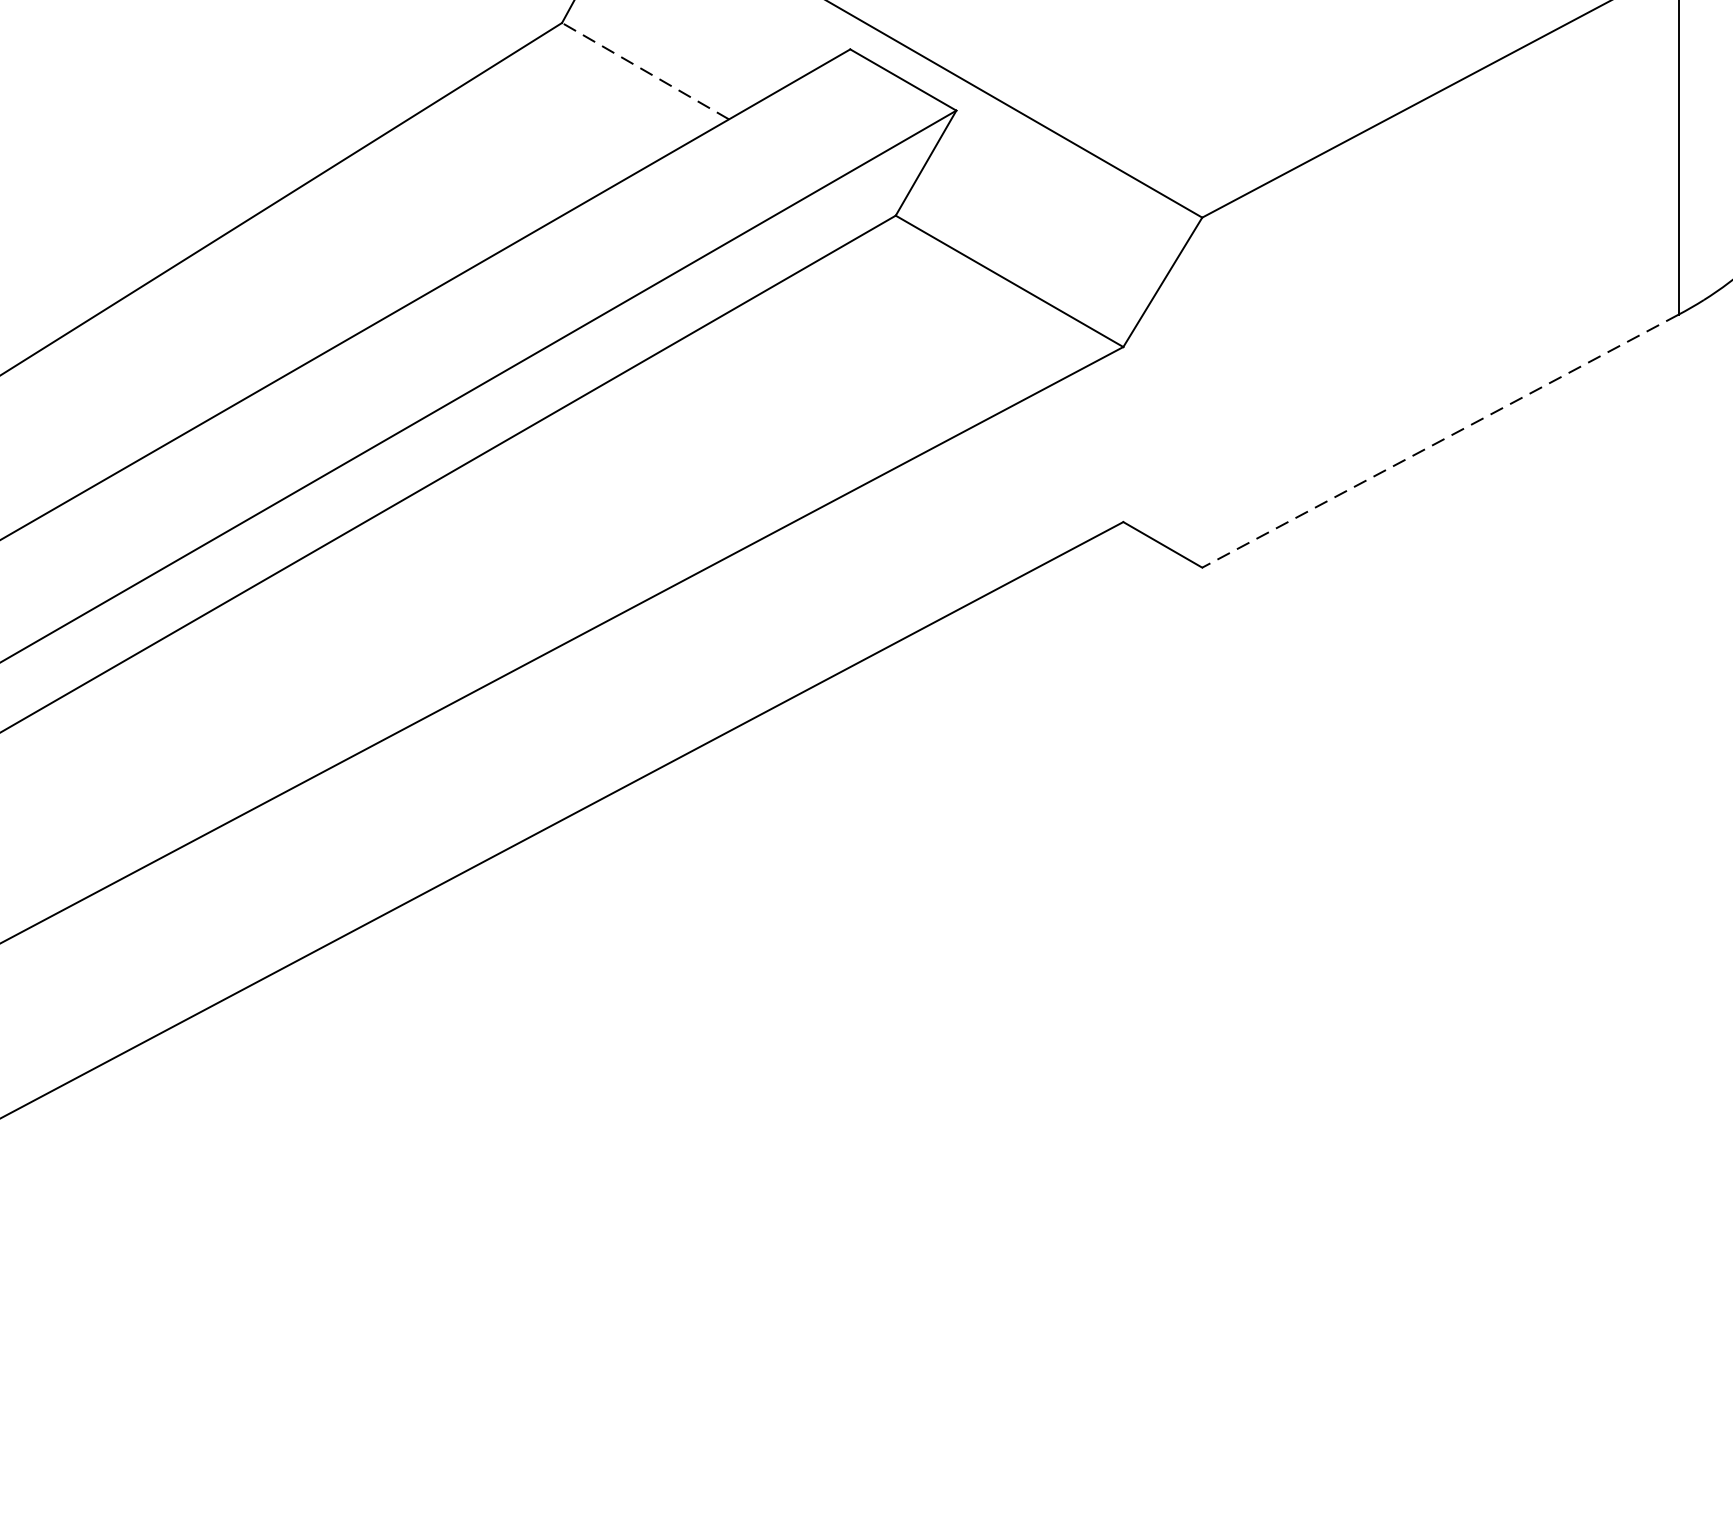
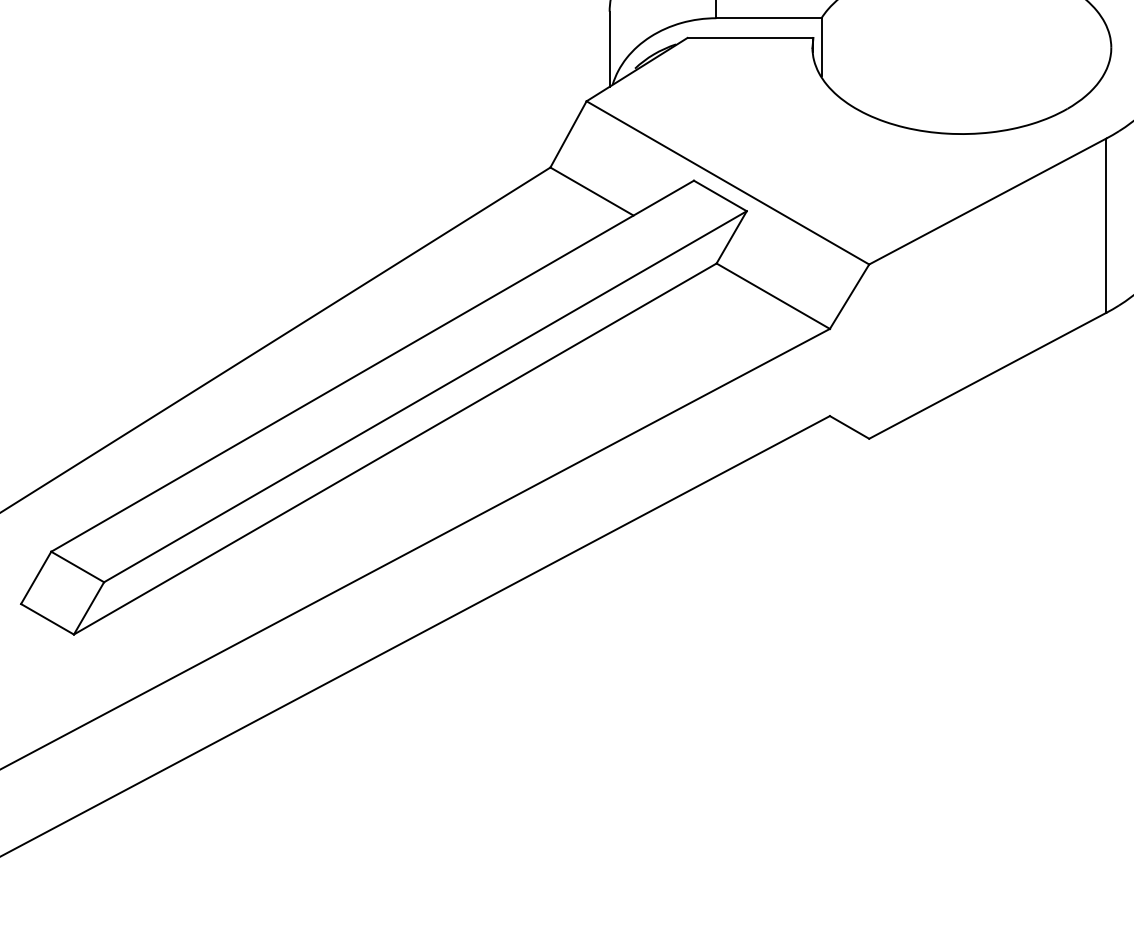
line: (644, 71) -> (591, 191), dashed -> solid
line: (1439, 442) -> (987, 376), dashed -> solid

